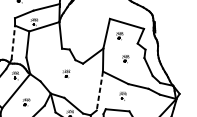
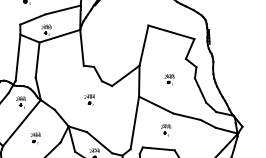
part: (119, 35) -> (161, 48), removed
line: (13, 42) -> (18, 57), dashed -> solid
line: (99, 90) -> (134, 122), dashed -> solid

